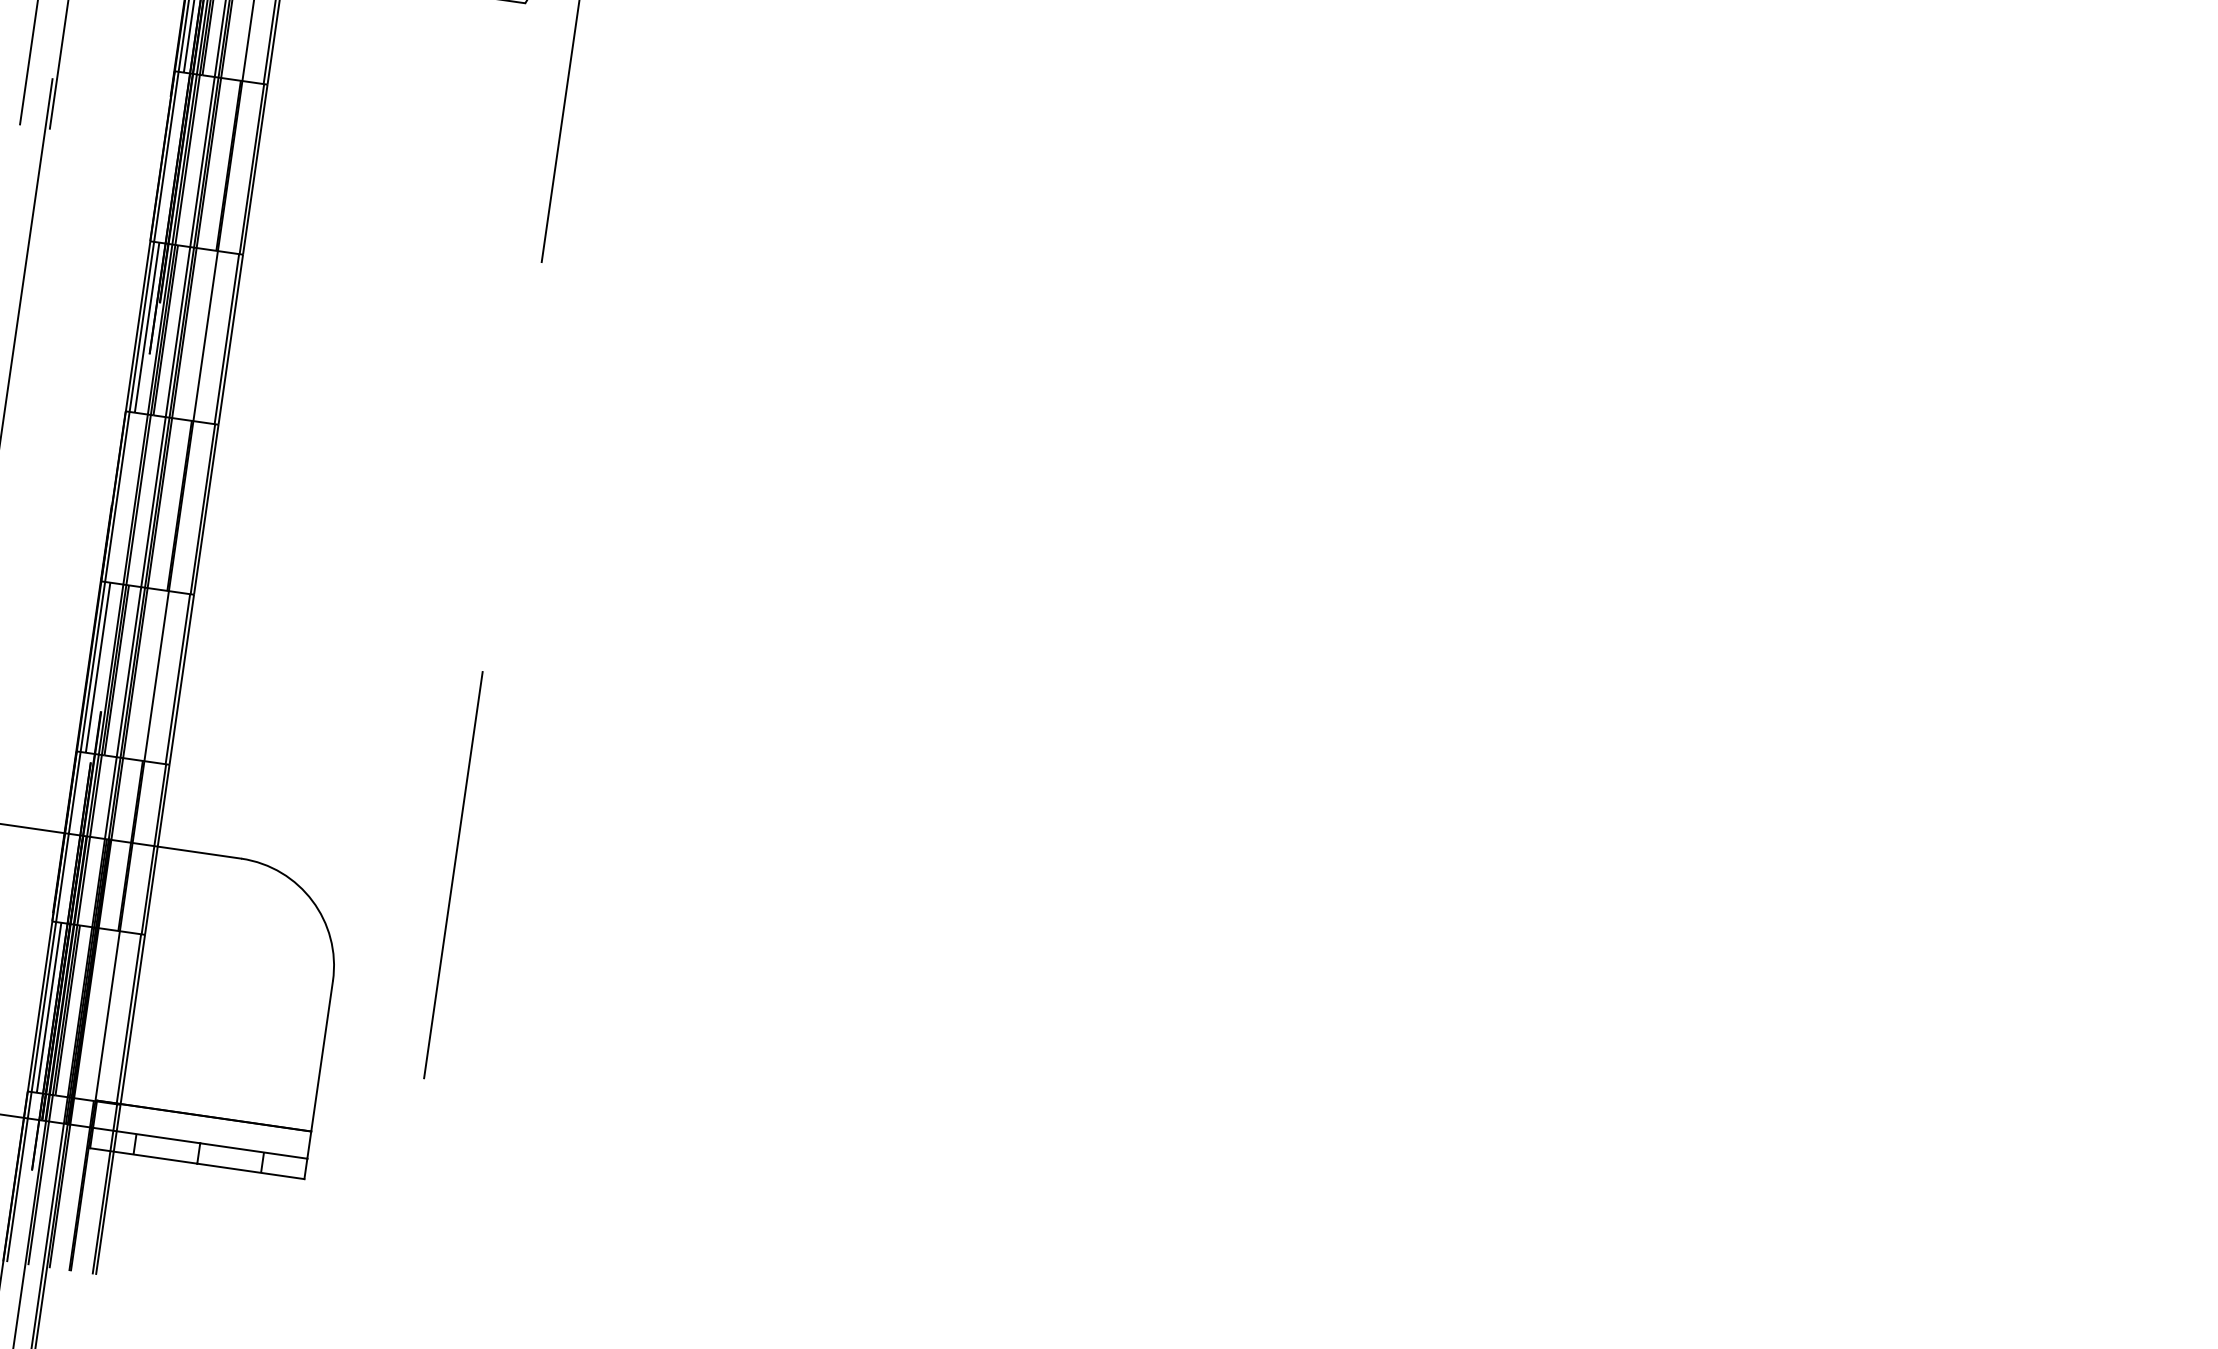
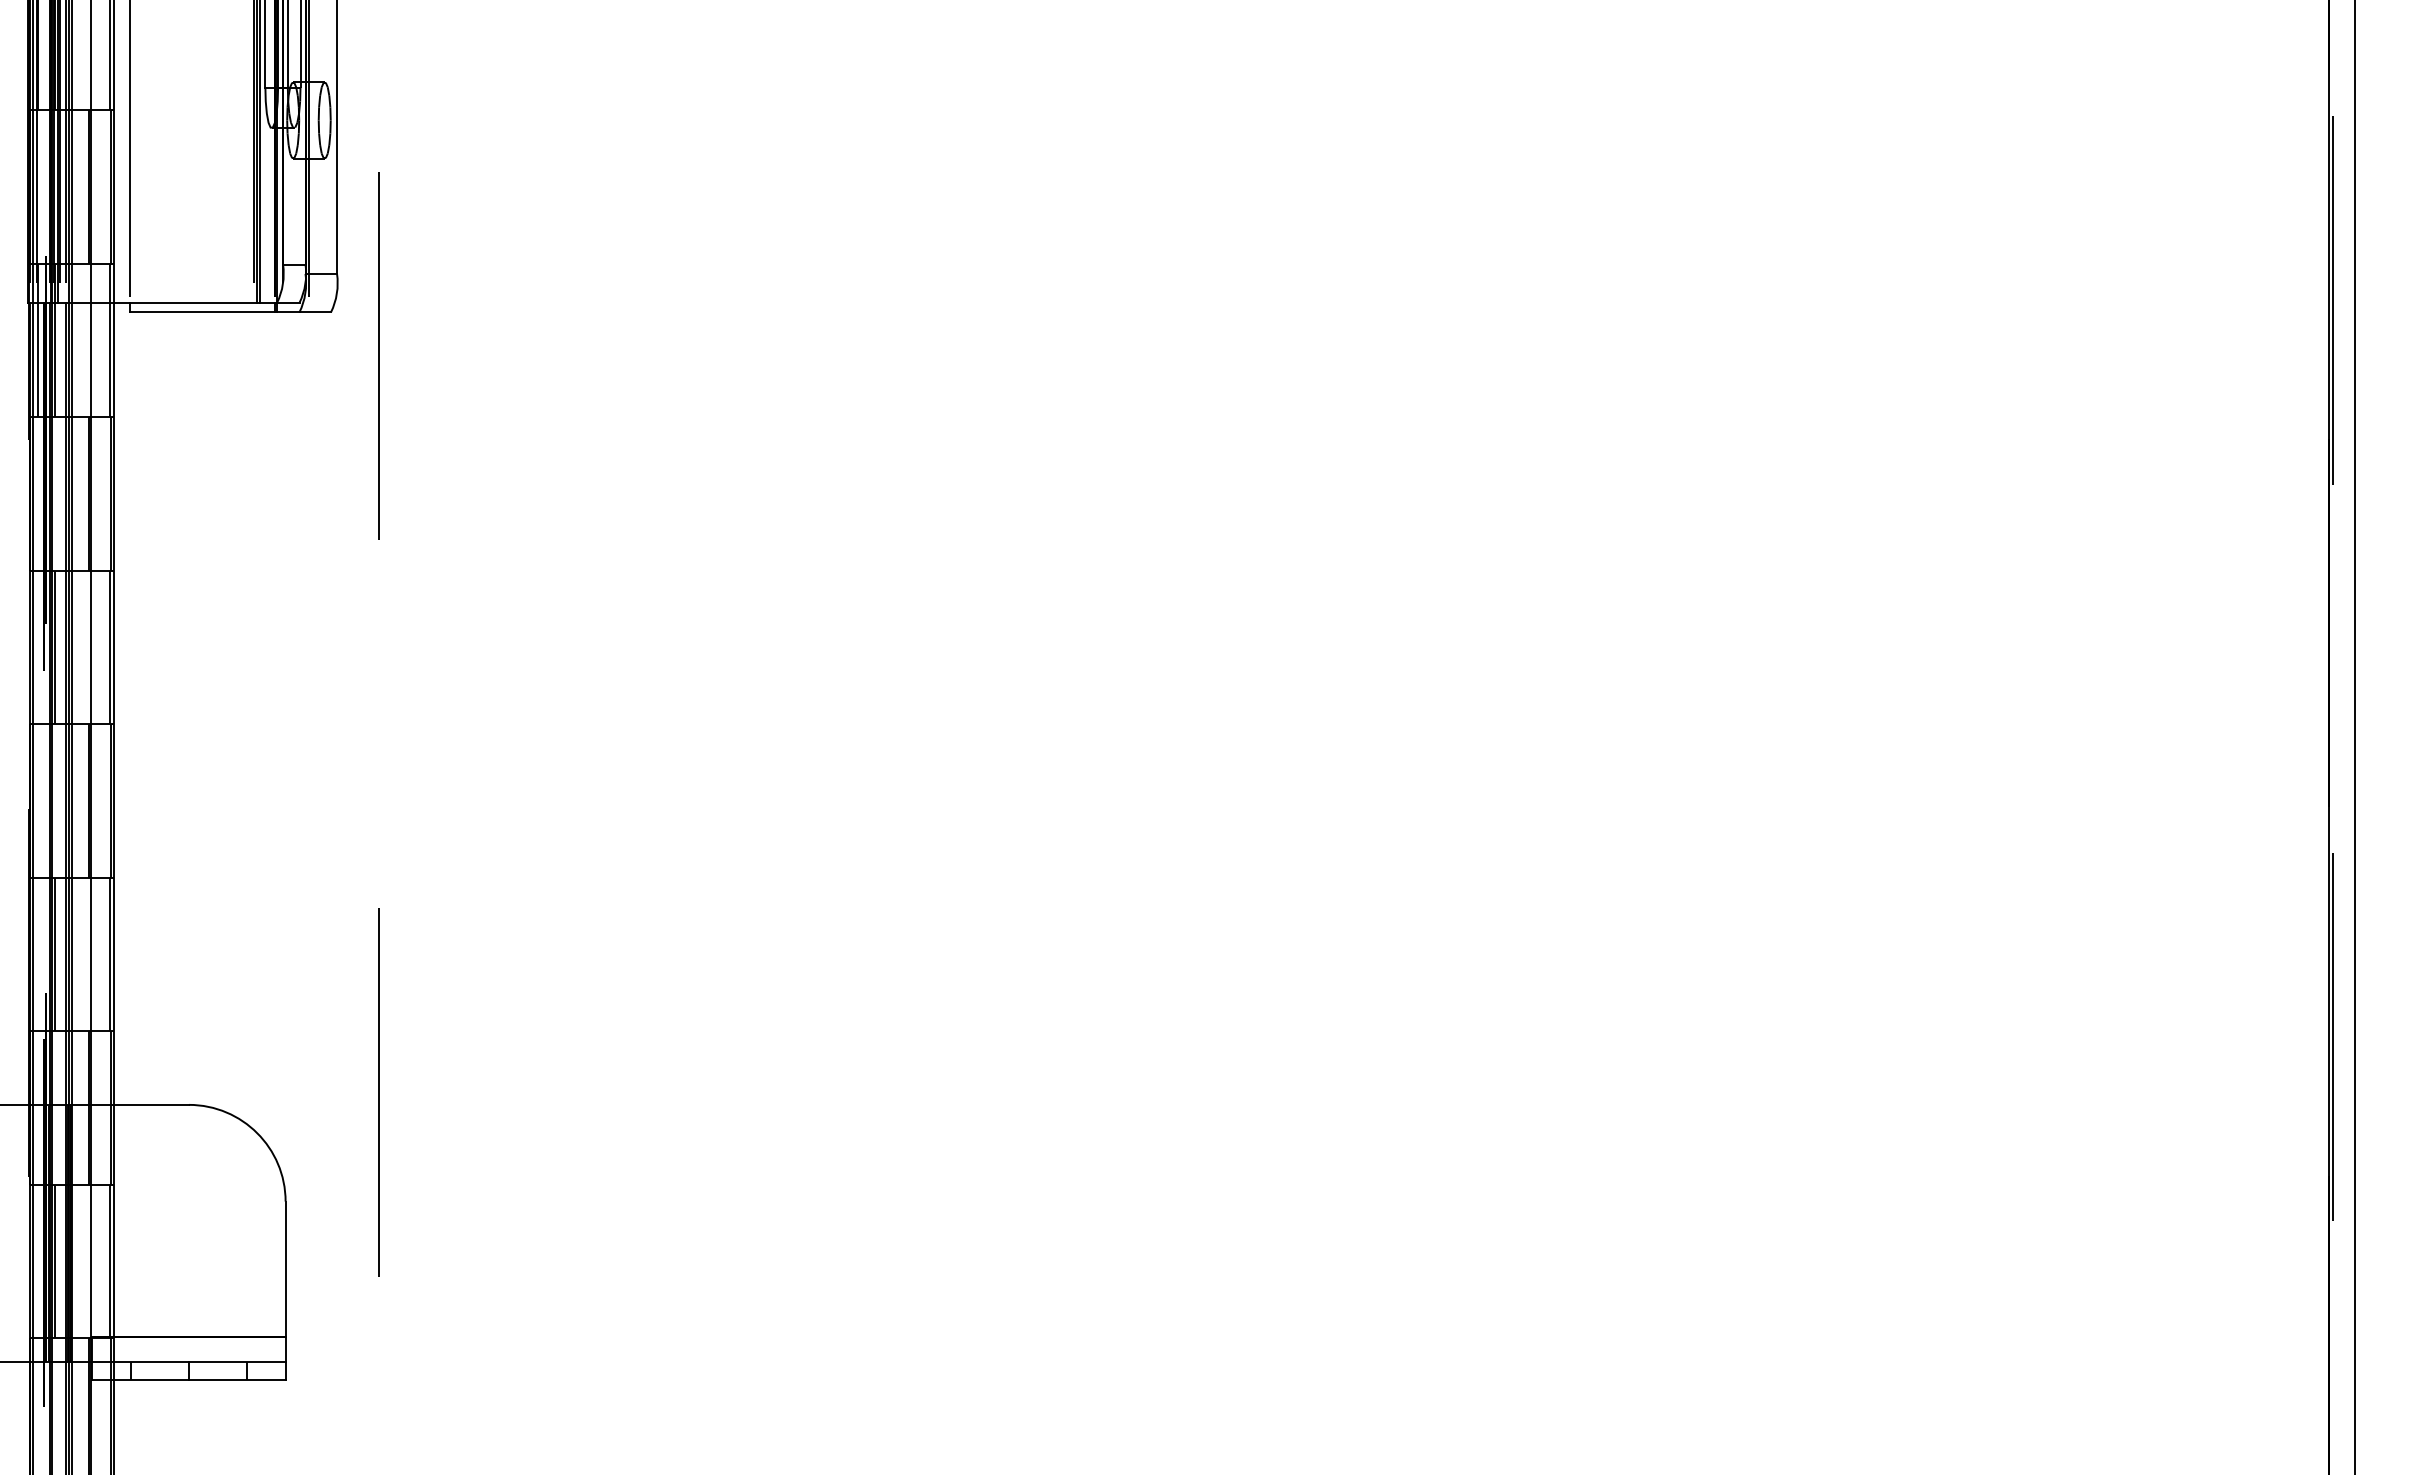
line: (147, 327) -> (38, 647), removed
line: (98, 668) -> (38, 954), removed
line: (49, 1007) -> (38, 1260), removed

